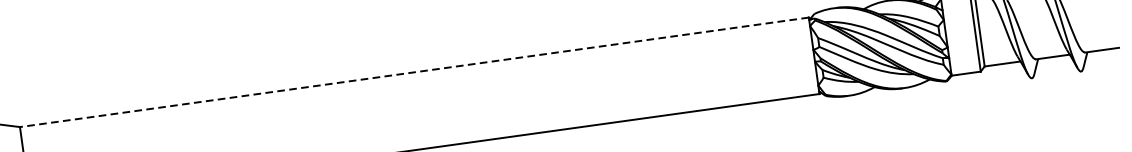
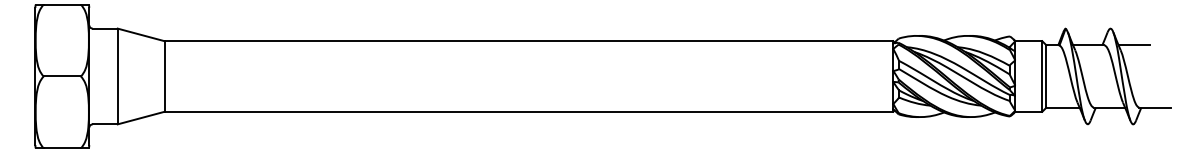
line: (413, 72) -> (528, 41), dashed -> solid

